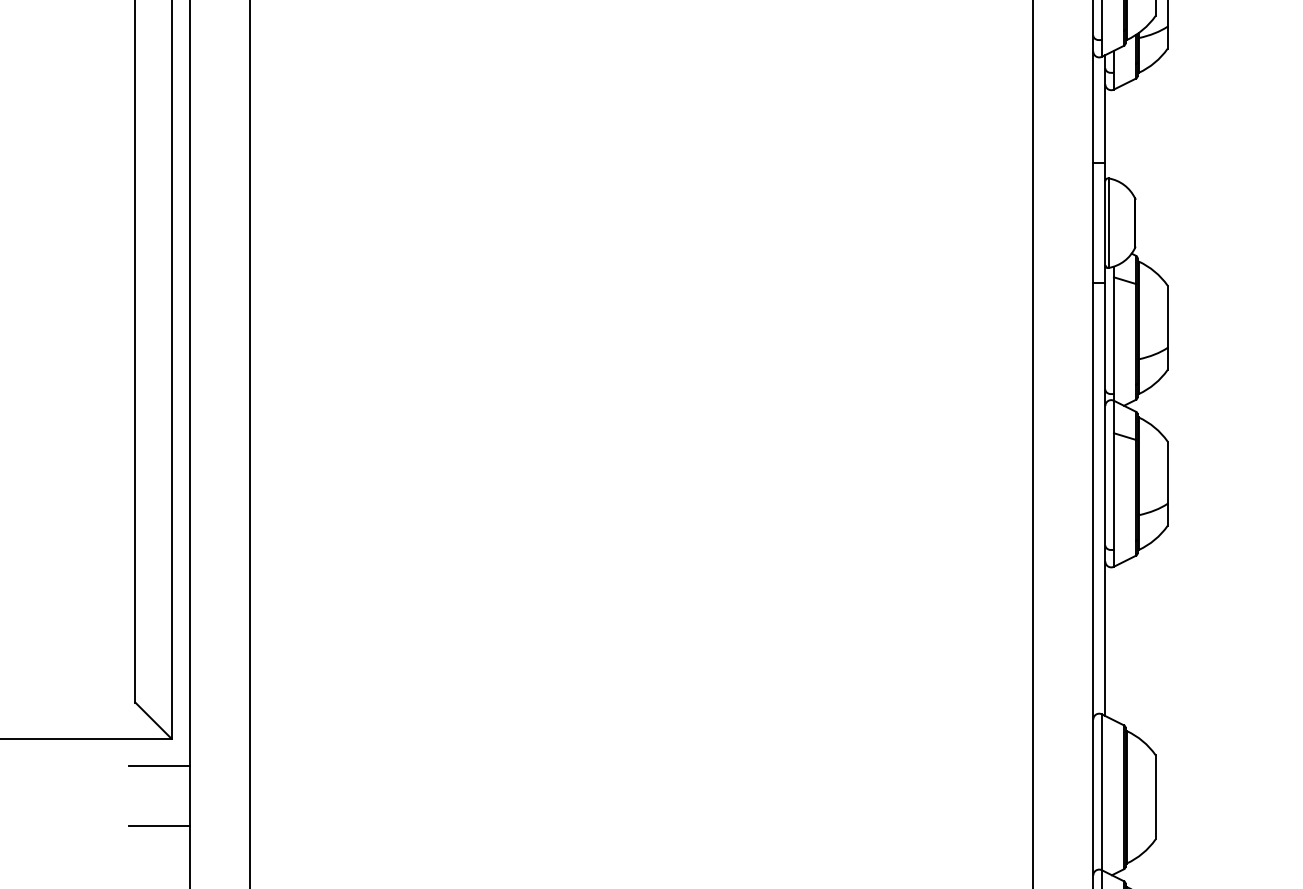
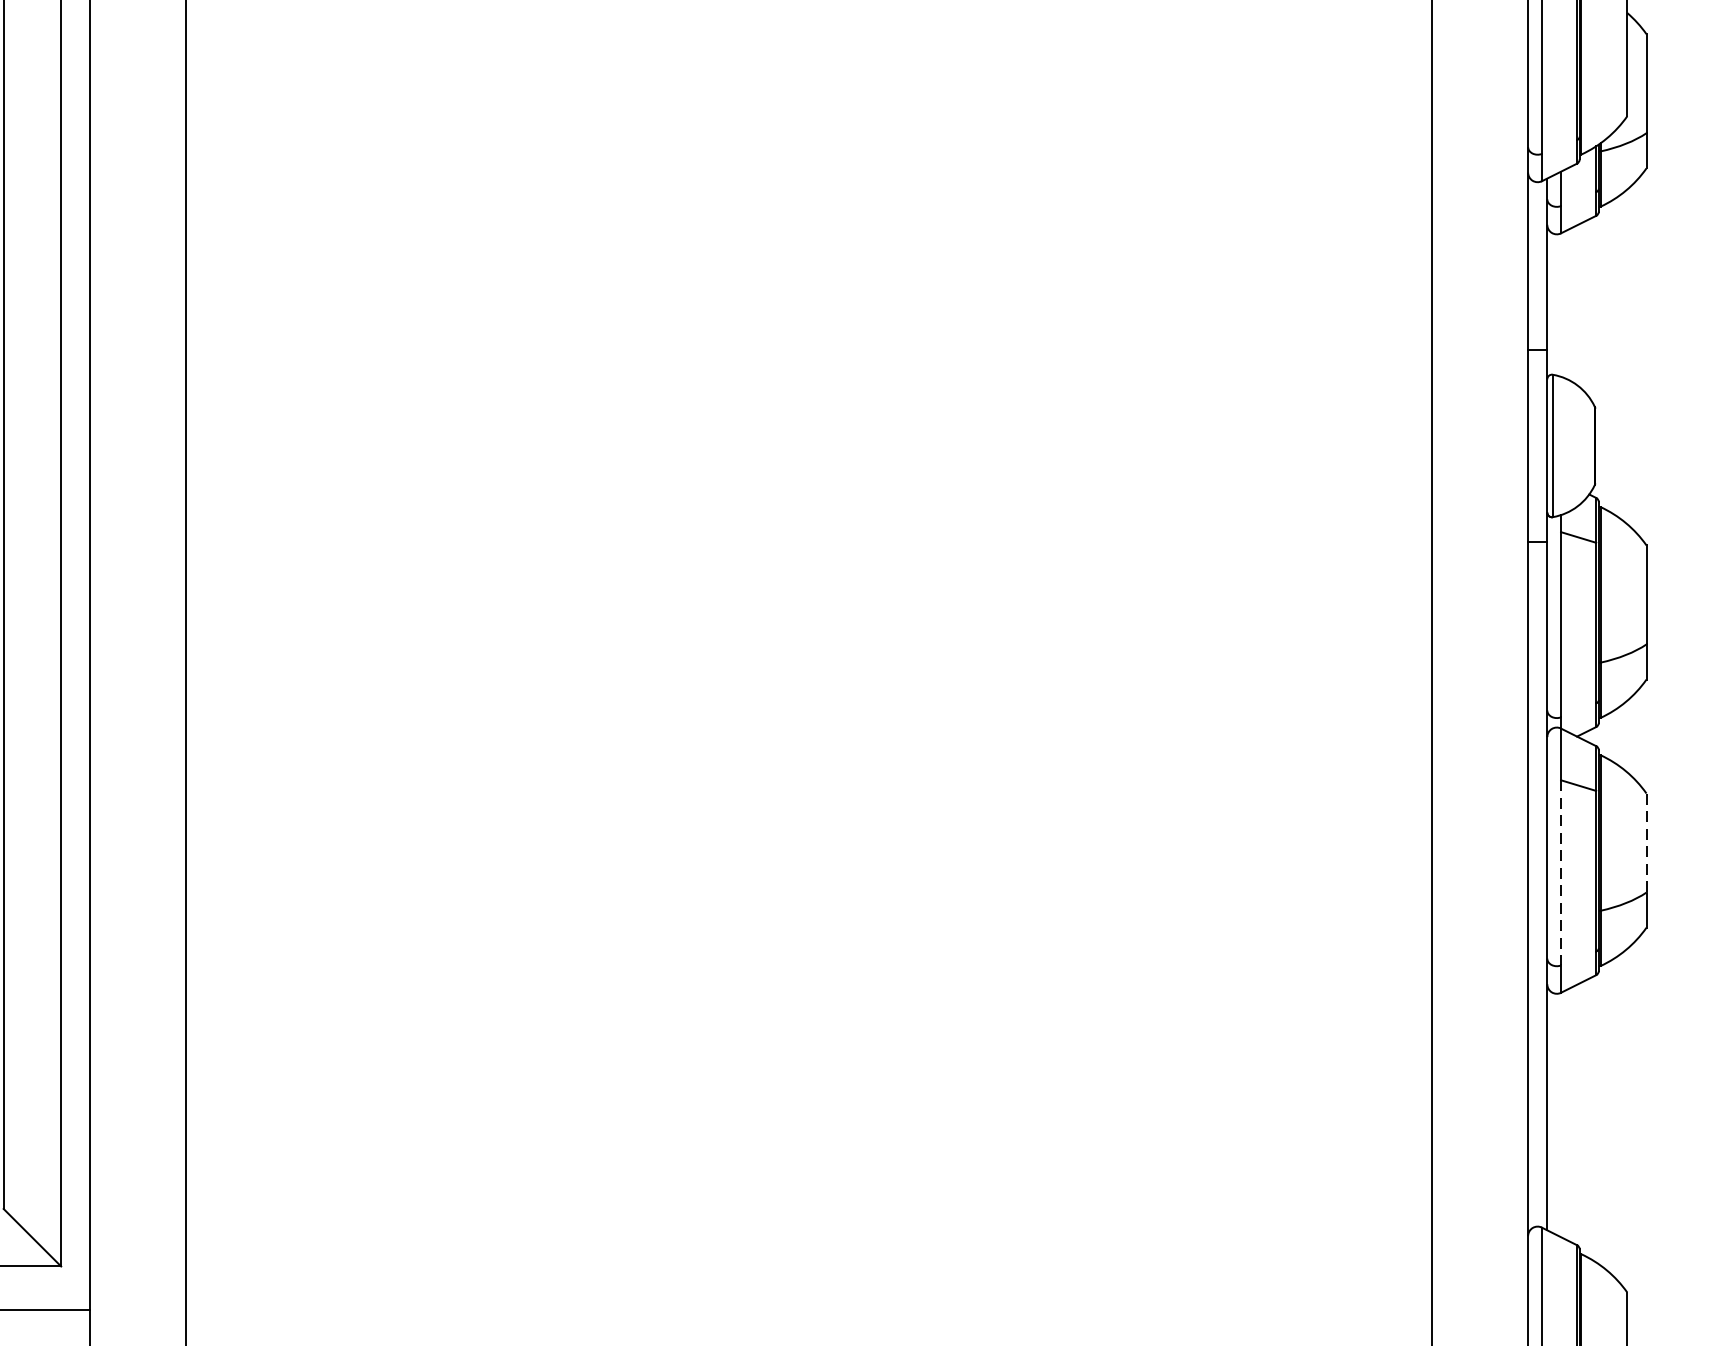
line: (1167, 473) -> (1646, 844), solid -> dashed
line: (1113, 491) -> (1560, 873), solid -> dashed

